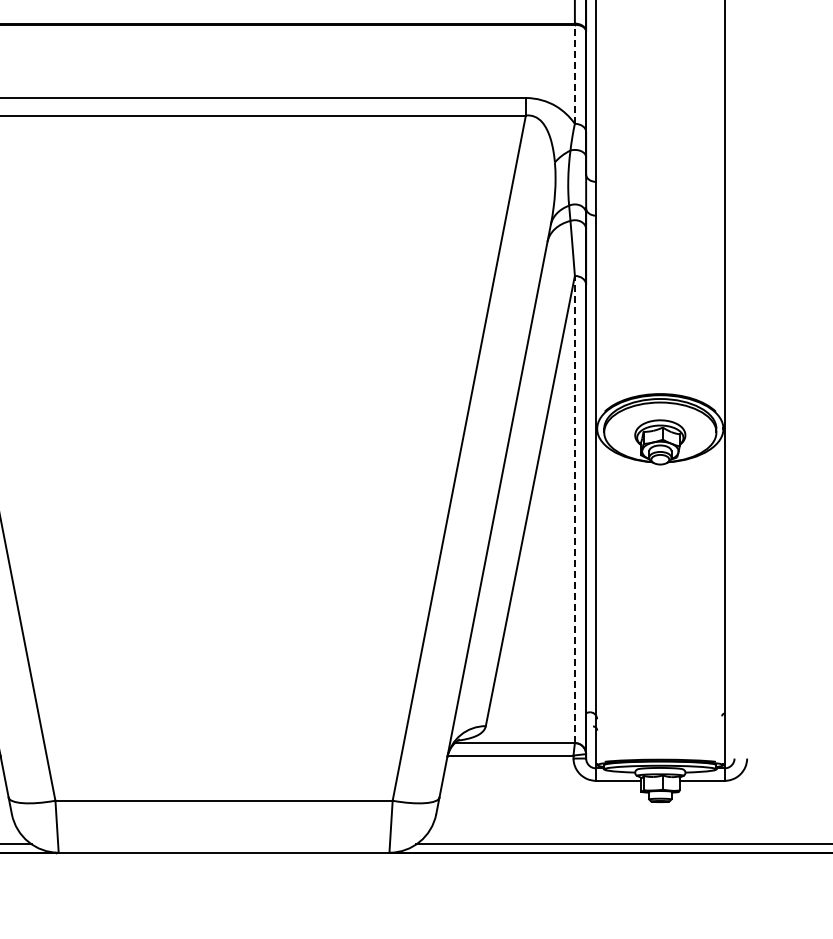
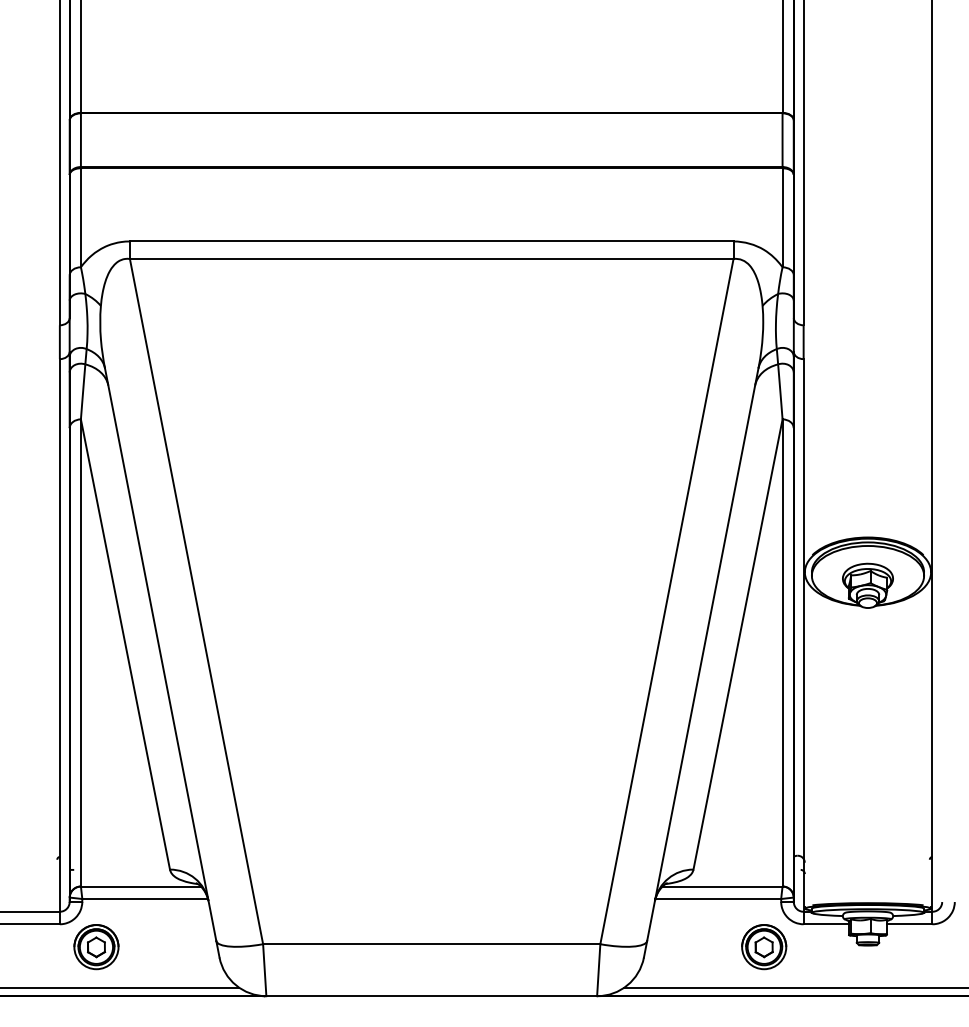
line: (574, 74) -> (782, 217), dashed -> solid
line: (574, 509) -> (782, 652), dashed -> solid
part: (556, 804) -> (764, 947), added

